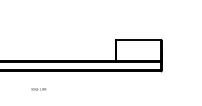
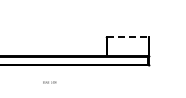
line: (138, 40) -> (127, 37), solid -> dashed
text: (38, 89) -> (49, 82), moved

